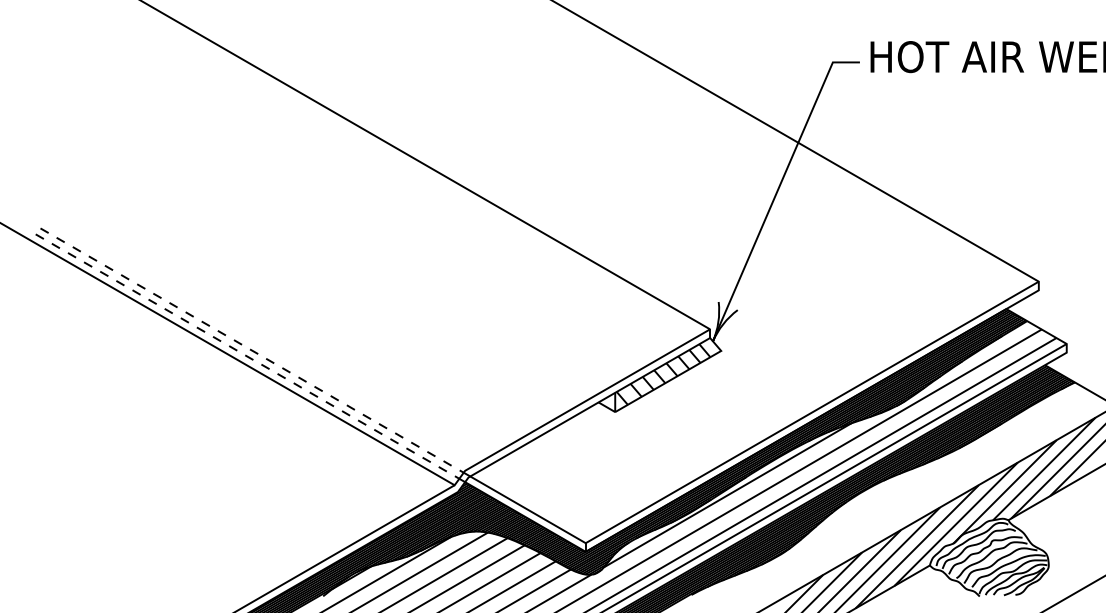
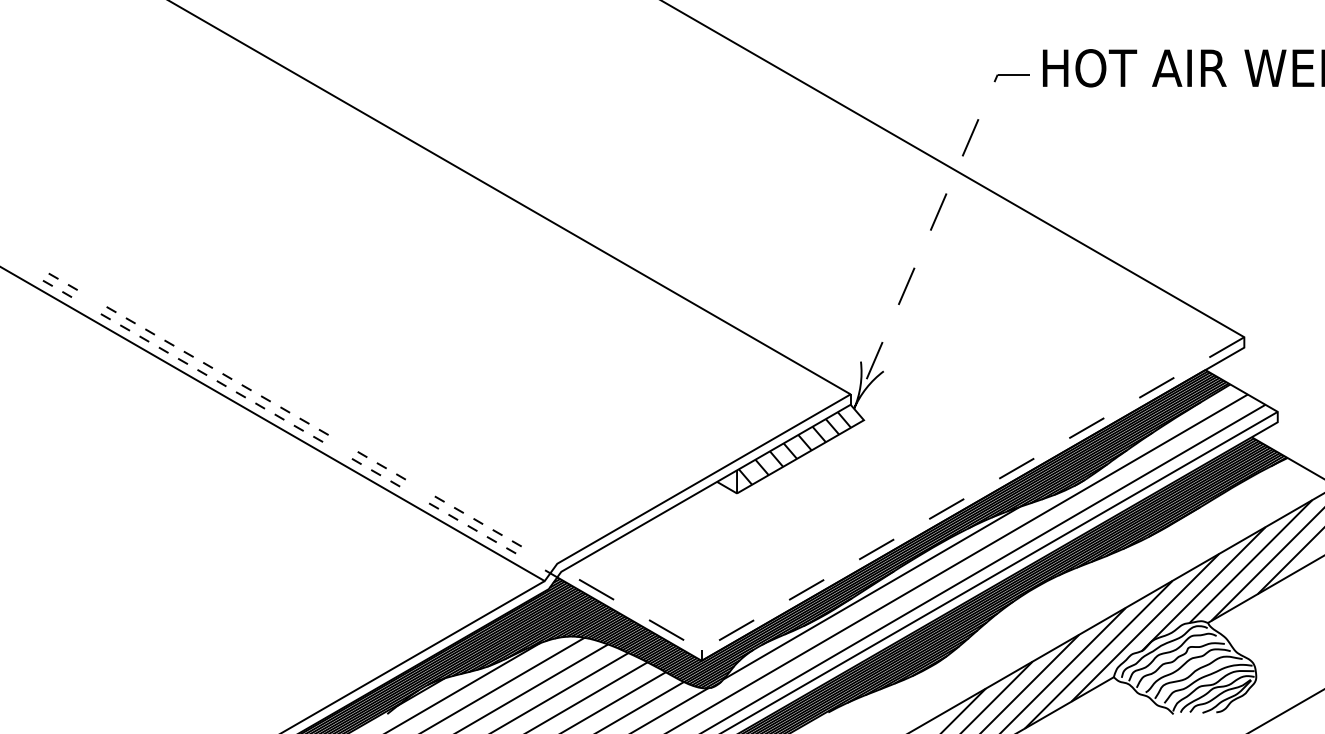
line: (778, 189) -> (932, 226), solid -> dashed
part: (74, 251) -> (89, 301), removed
part: (284, 372) -> (340, 446), removed
part: (348, 410) -> (417, 491), removed
line: (748, 449) -> (896, 538), solid -> dashed
part: (445, 466) -> (533, 558), removed

